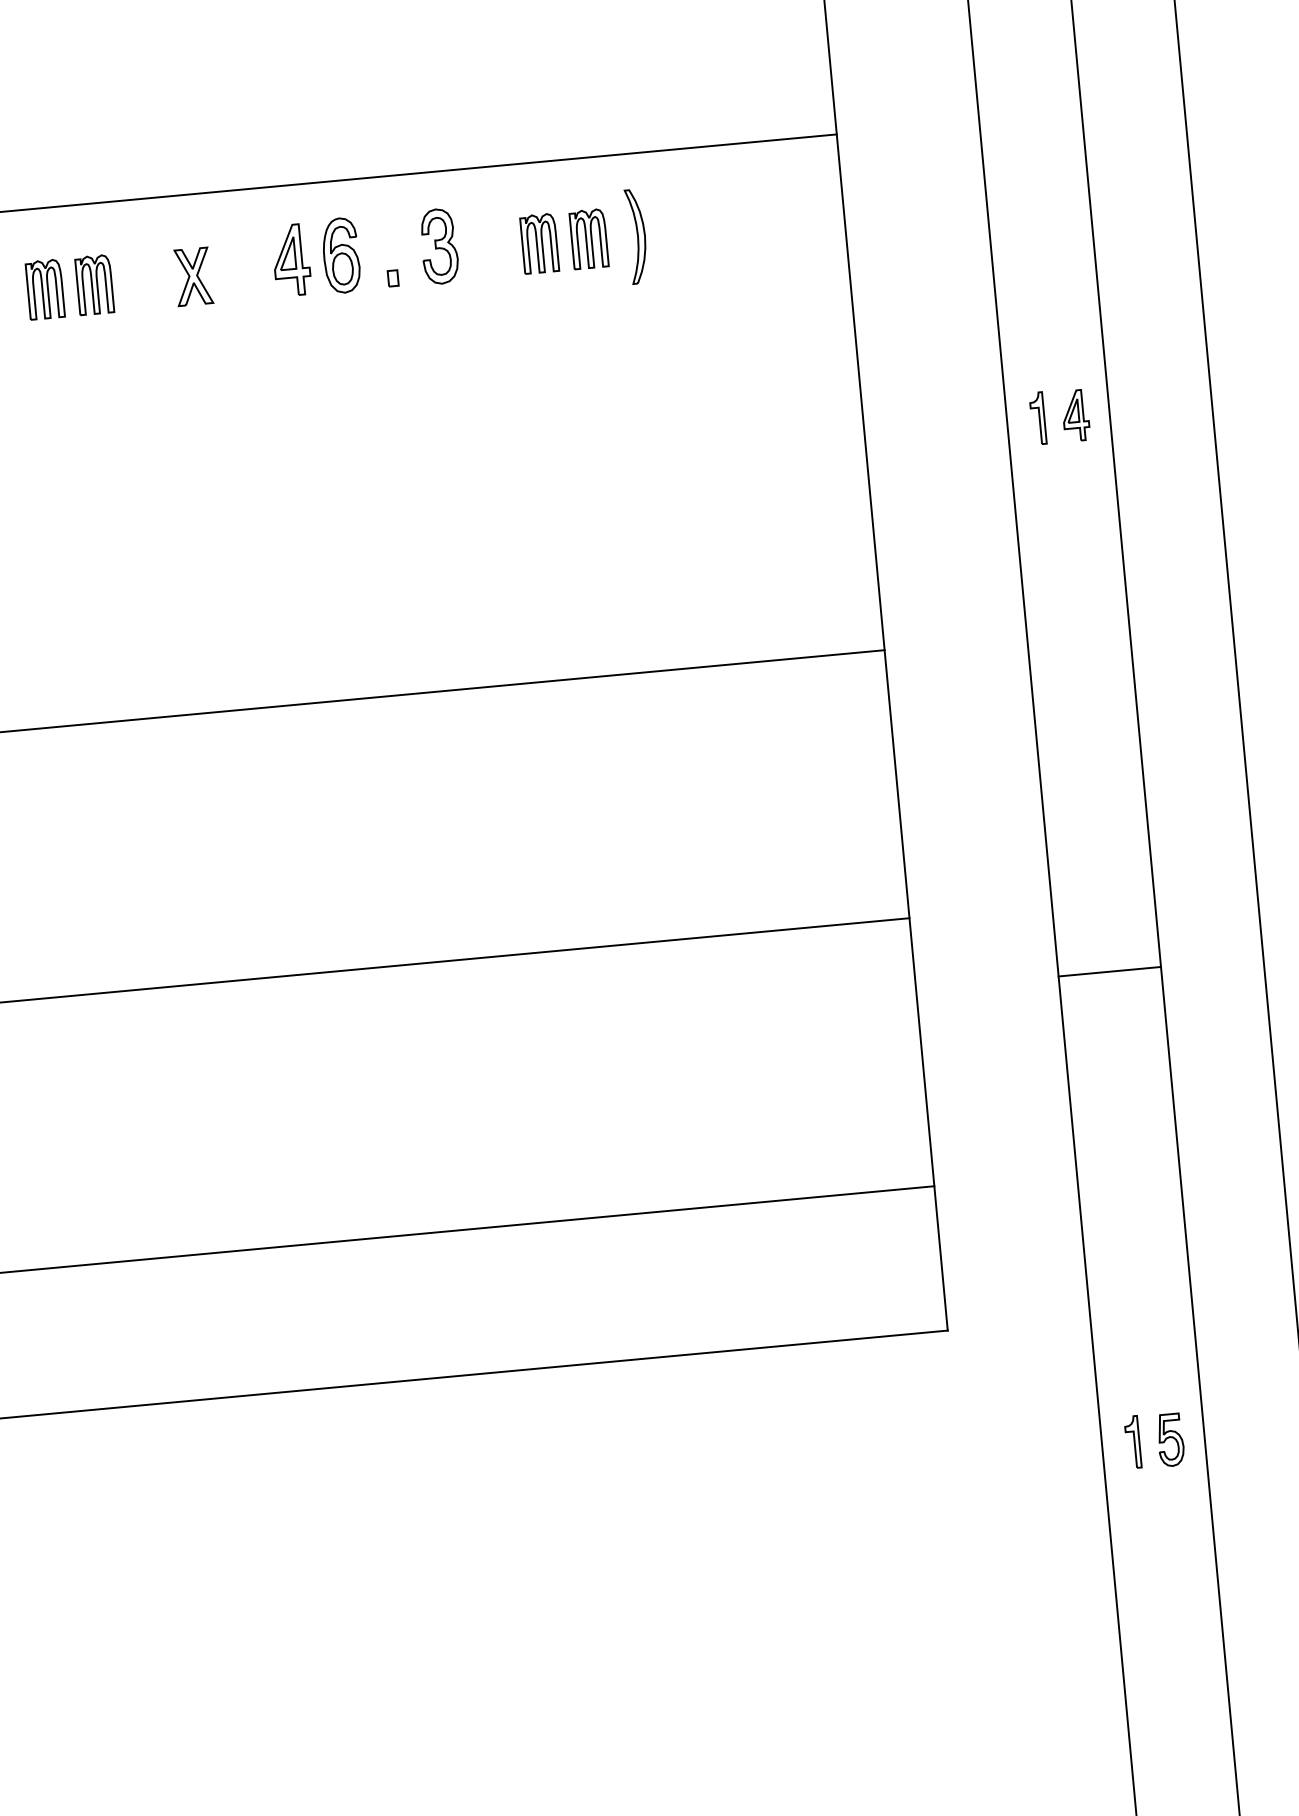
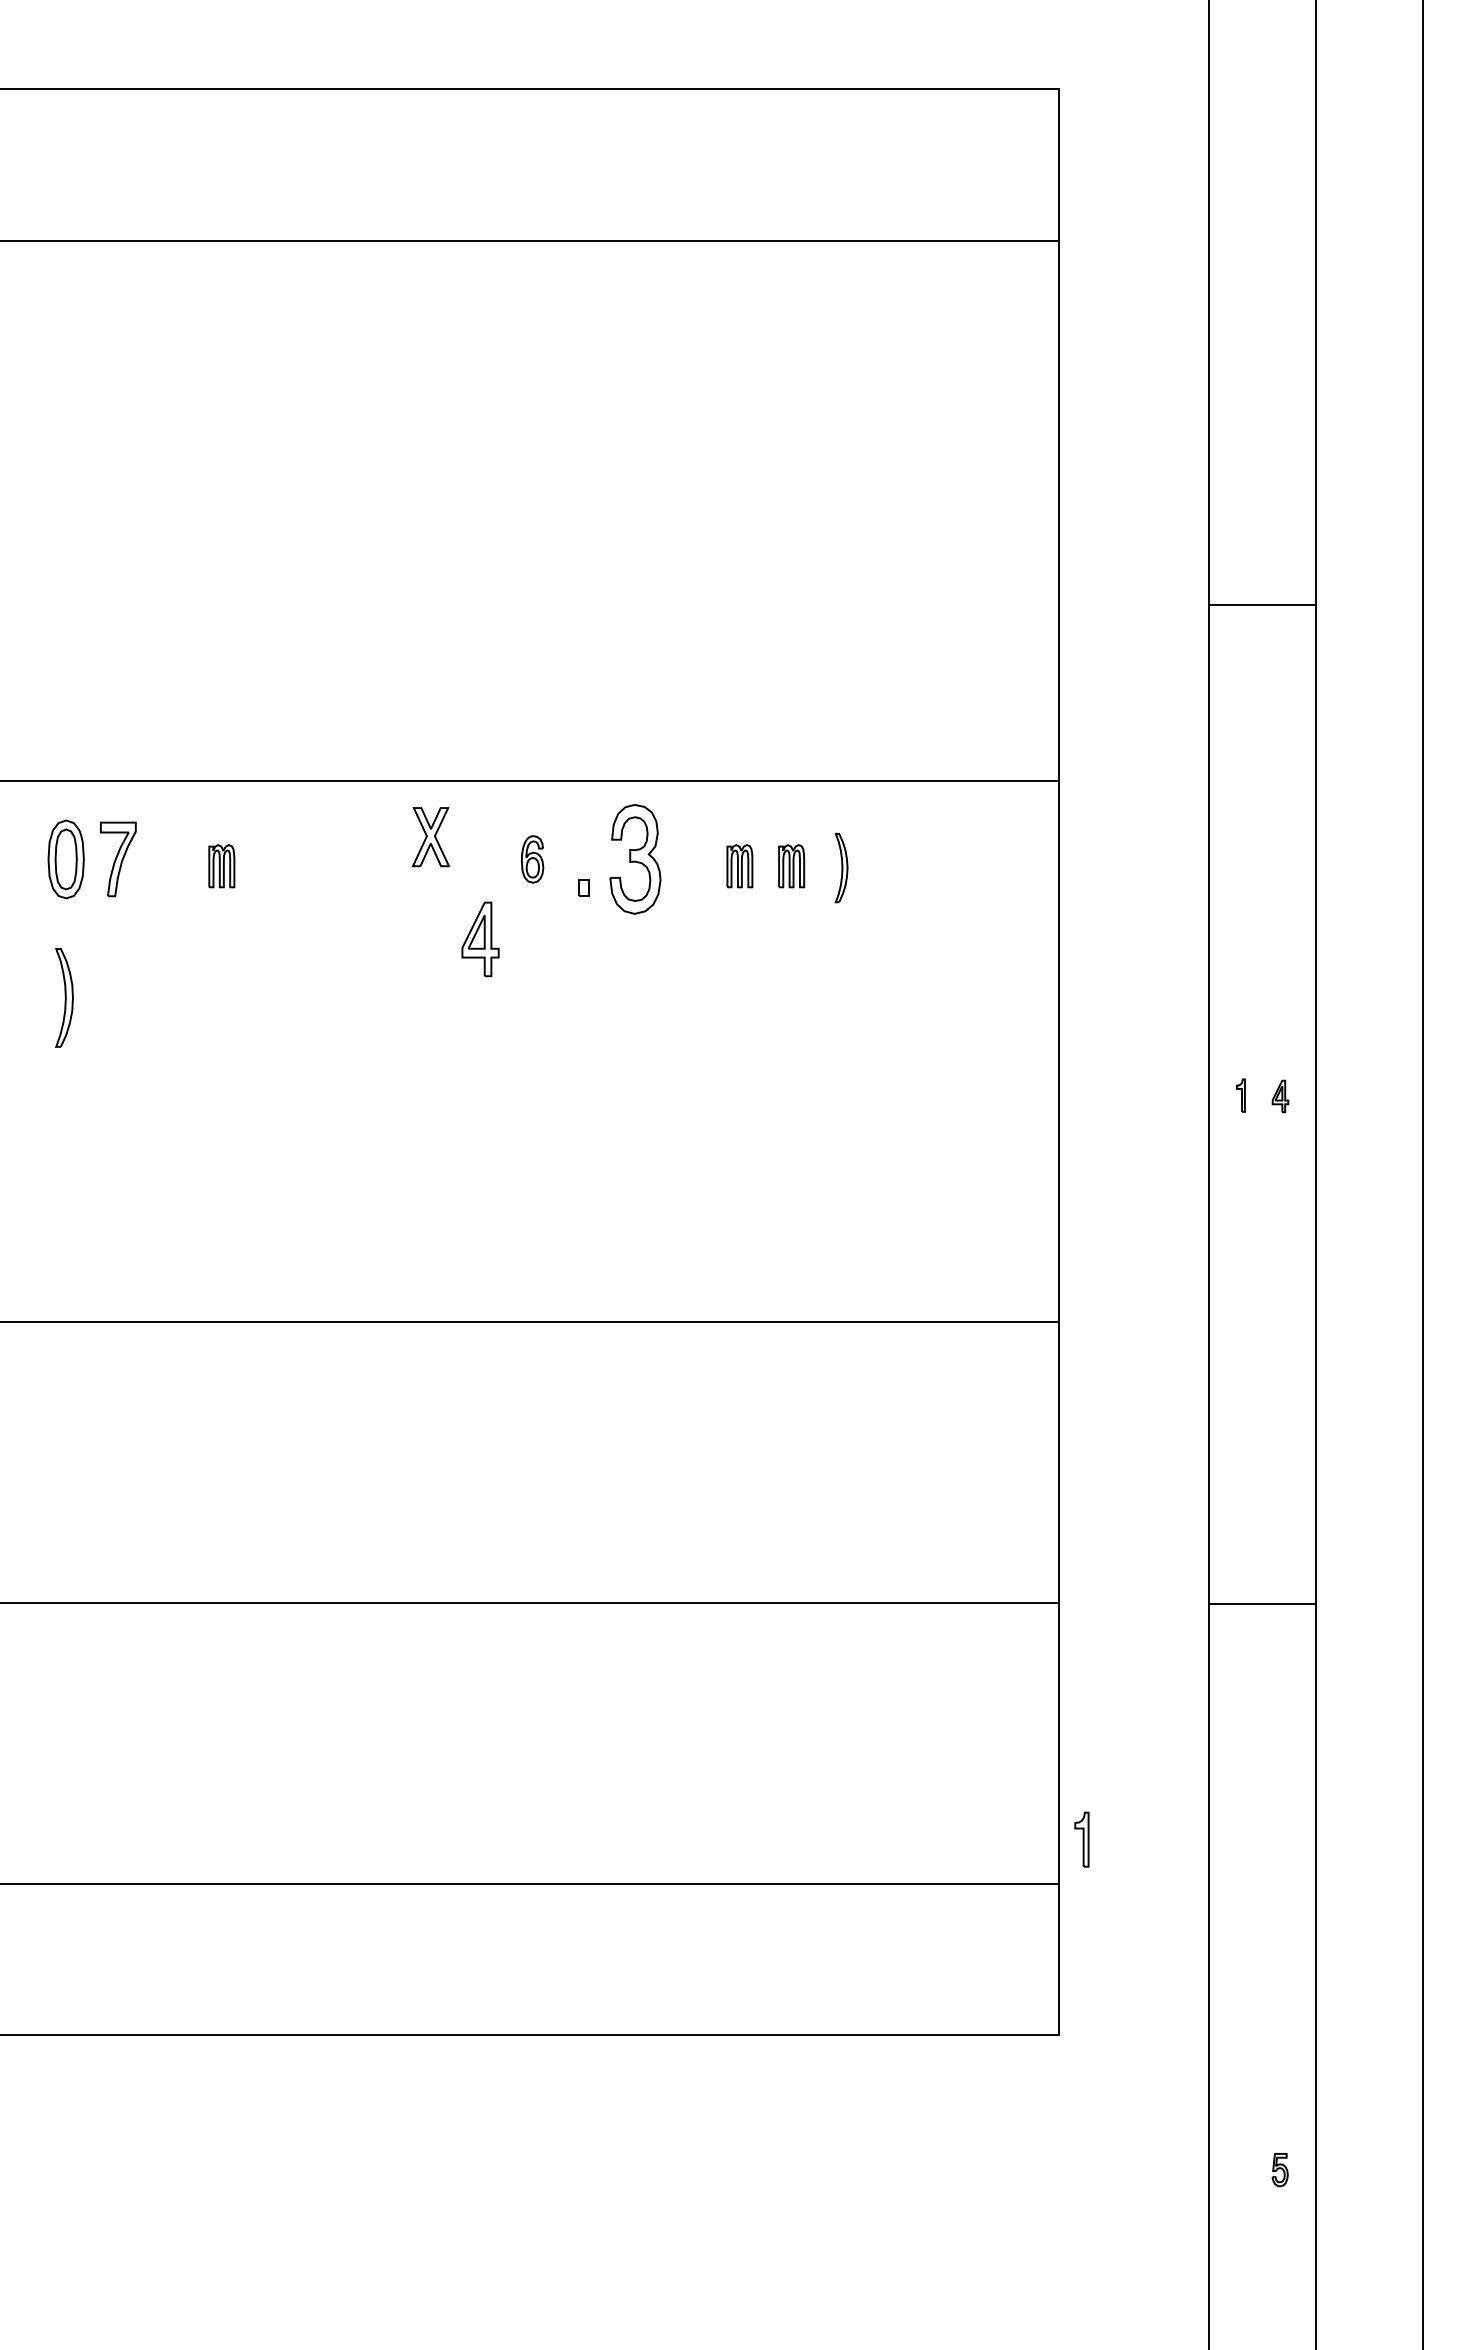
part: (636, 236) -> (841, 867), size x0.7
part: (588, 239) -> (791, 866), size x0.7
part: (539, 244) -> (739, 866), size x0.7
part: (439, 246) -> (635, 859), size x1.4
part: (341, 255) -> (532, 859), size x0.6
part: (291, 260) -> (480, 939), moved
part: (193, 277) -> (430, 837), moved
part: (94, 285) -> (273, 866), removed
part: (45, 289) -> (221, 866), size x0.7
part: (1075, 415) -> (1280, 1096), size x0.6
part: (1037, 418) -> (1240, 1095), size x0.6
line: (1109, 971) -> (1261, 1603), moved
part: (1169, 1439) -> (1279, 2169), size x0.6
part: (1132, 1442) -> (1081, 1839), moved

